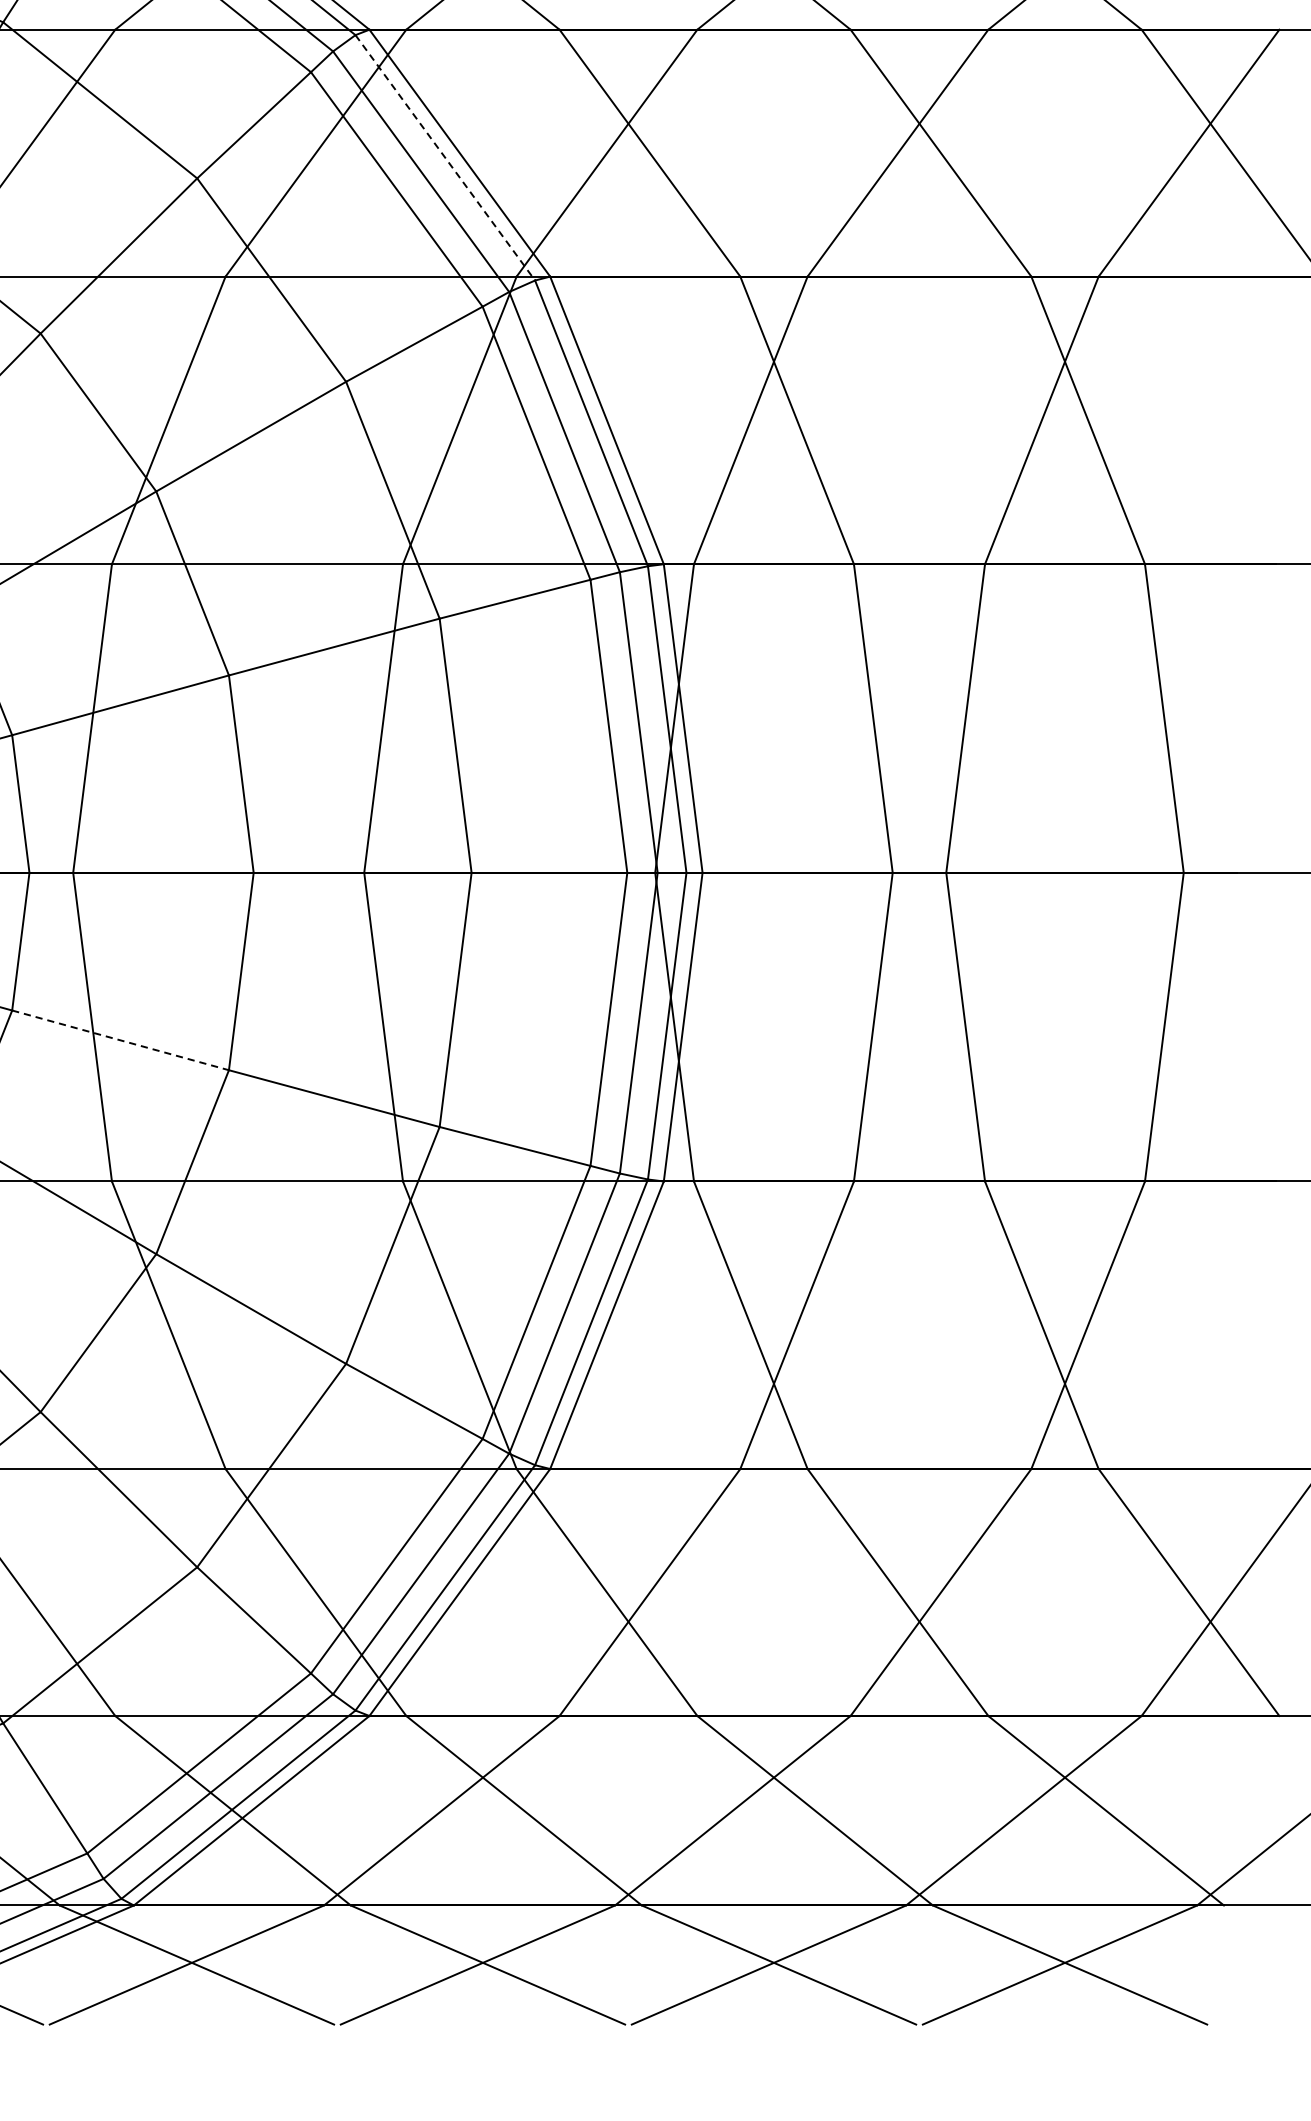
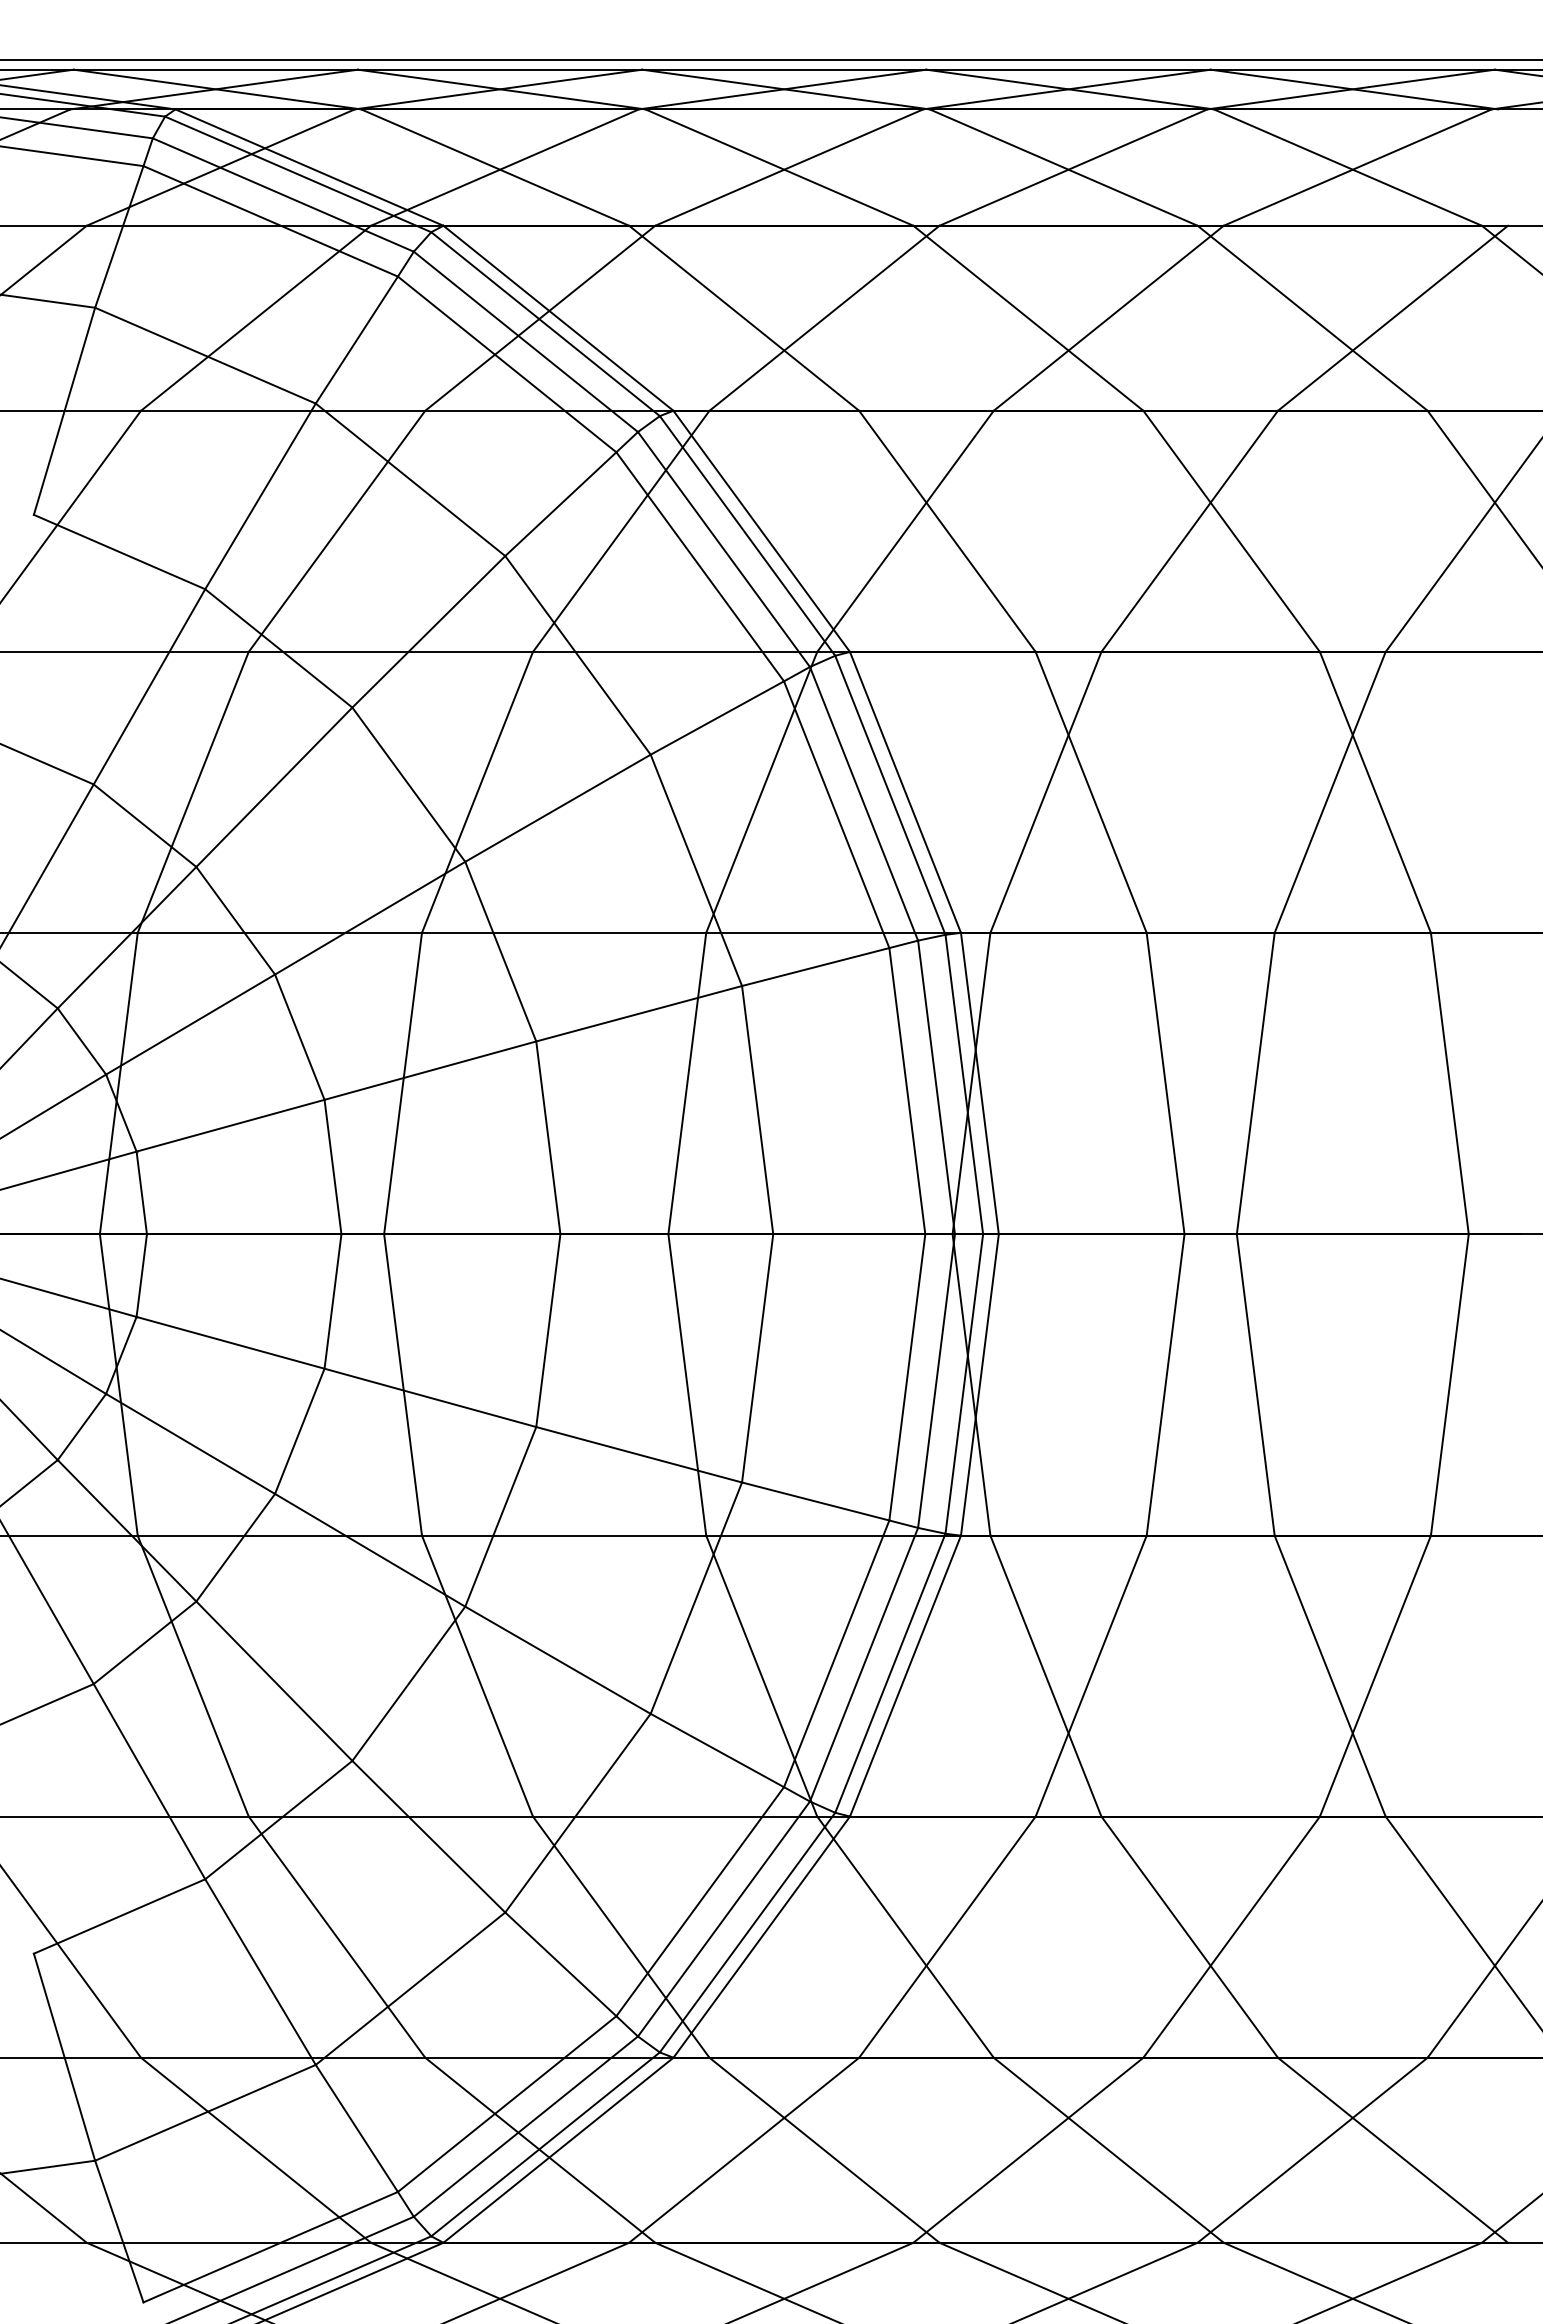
line: (445, 158) -> (747, 536), dashed -> solid
line: (120, 1039) -> (430, 1397), dashed -> solid

